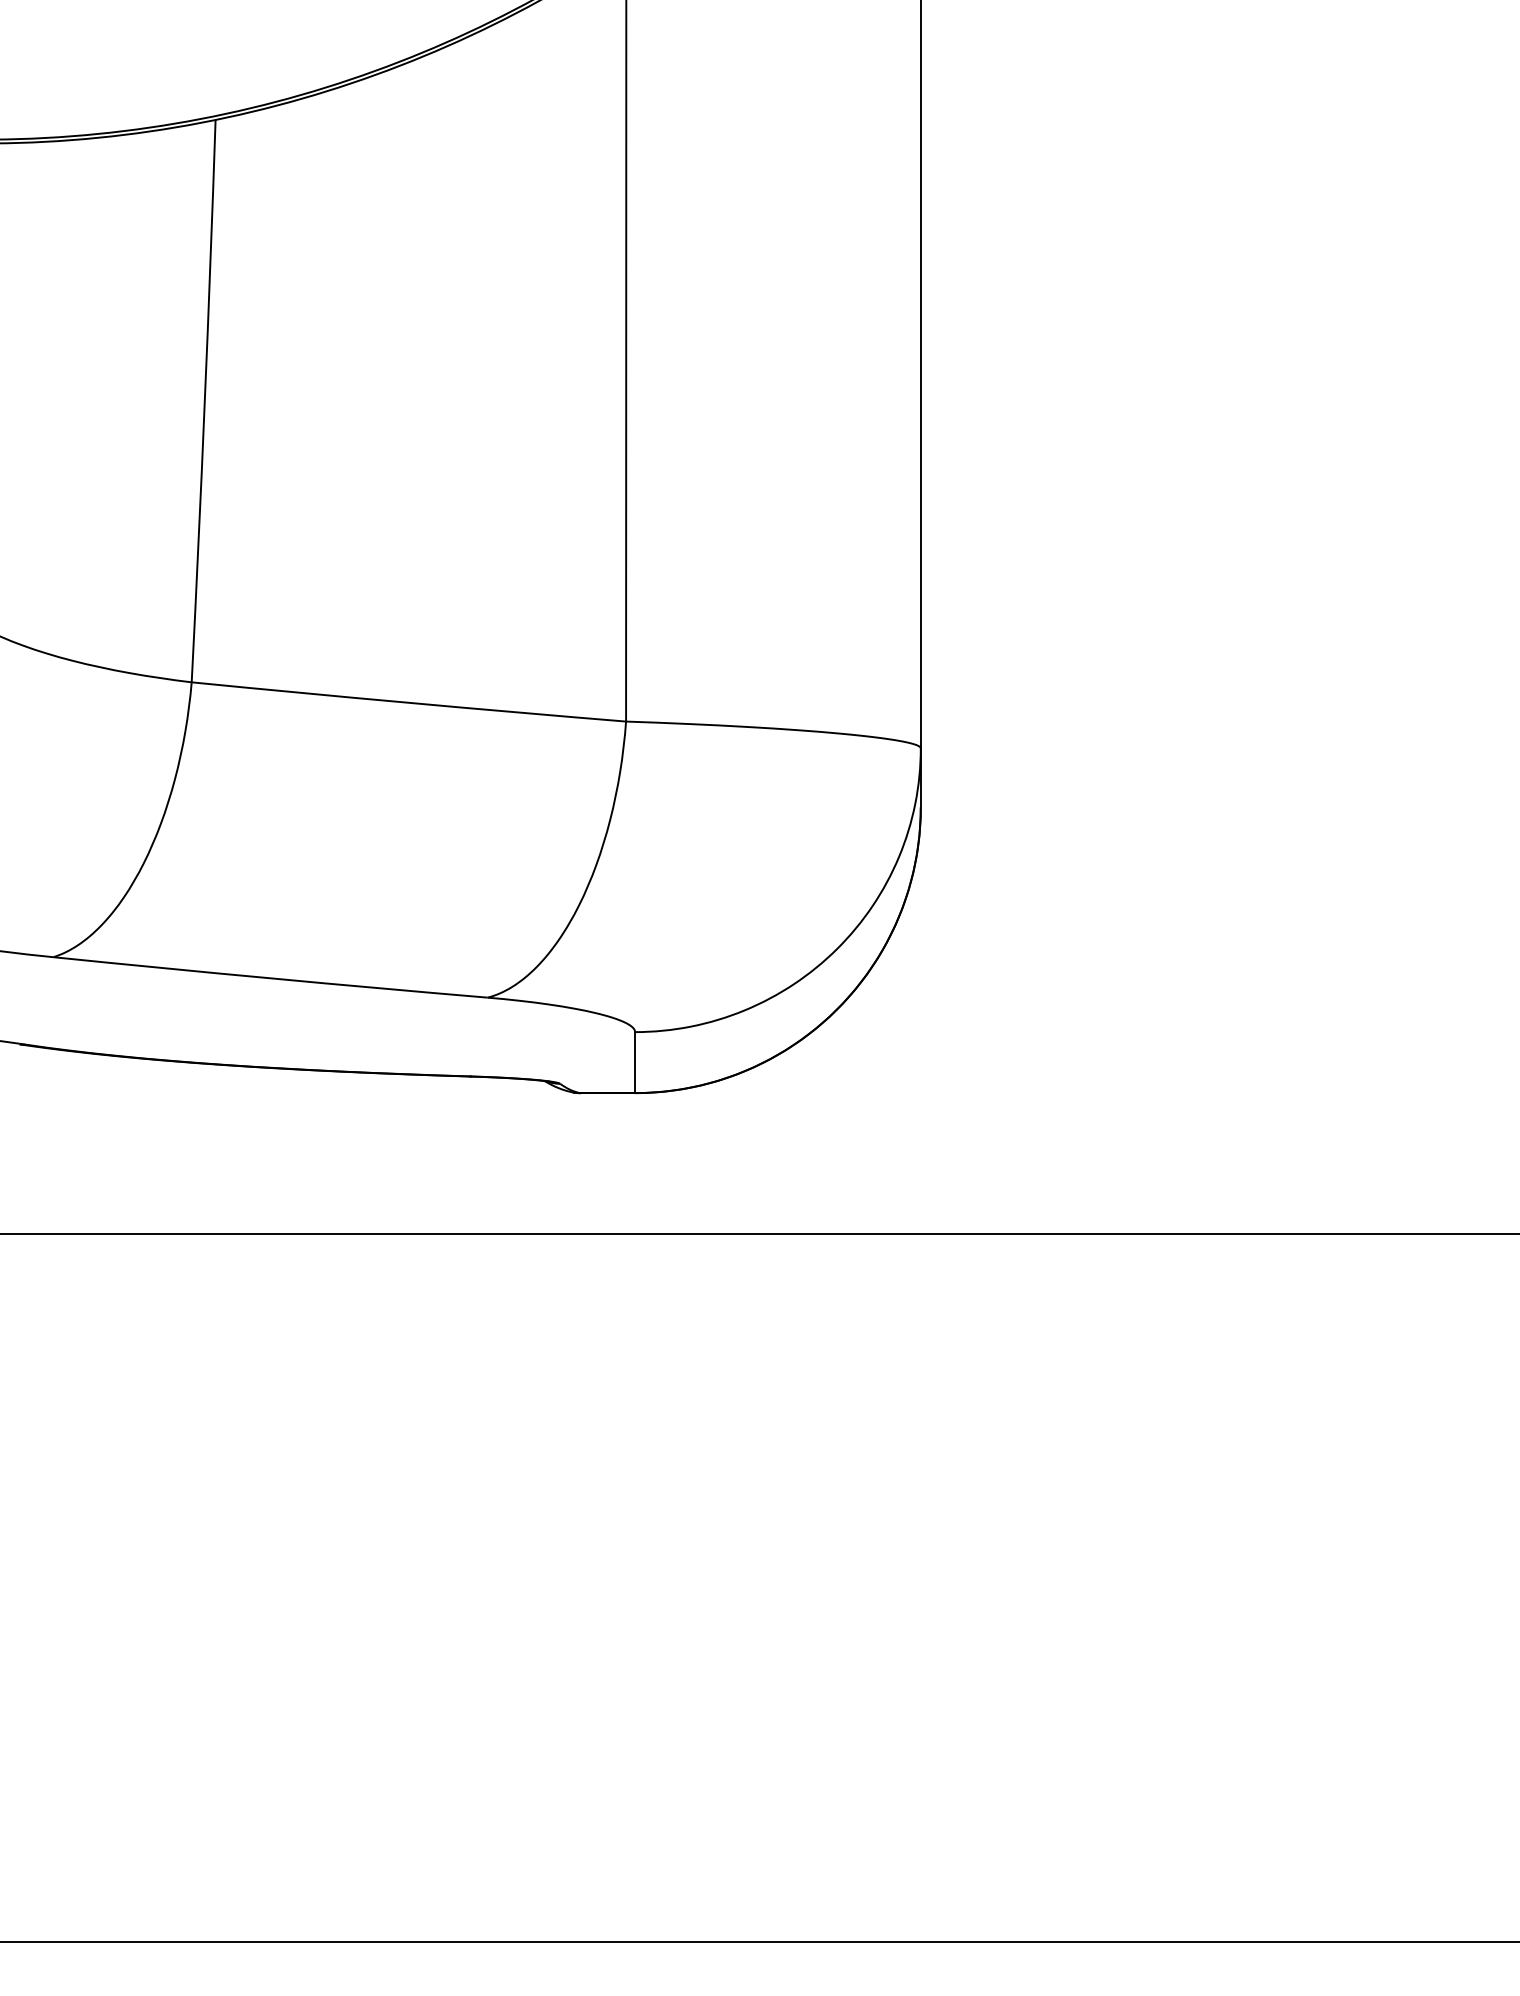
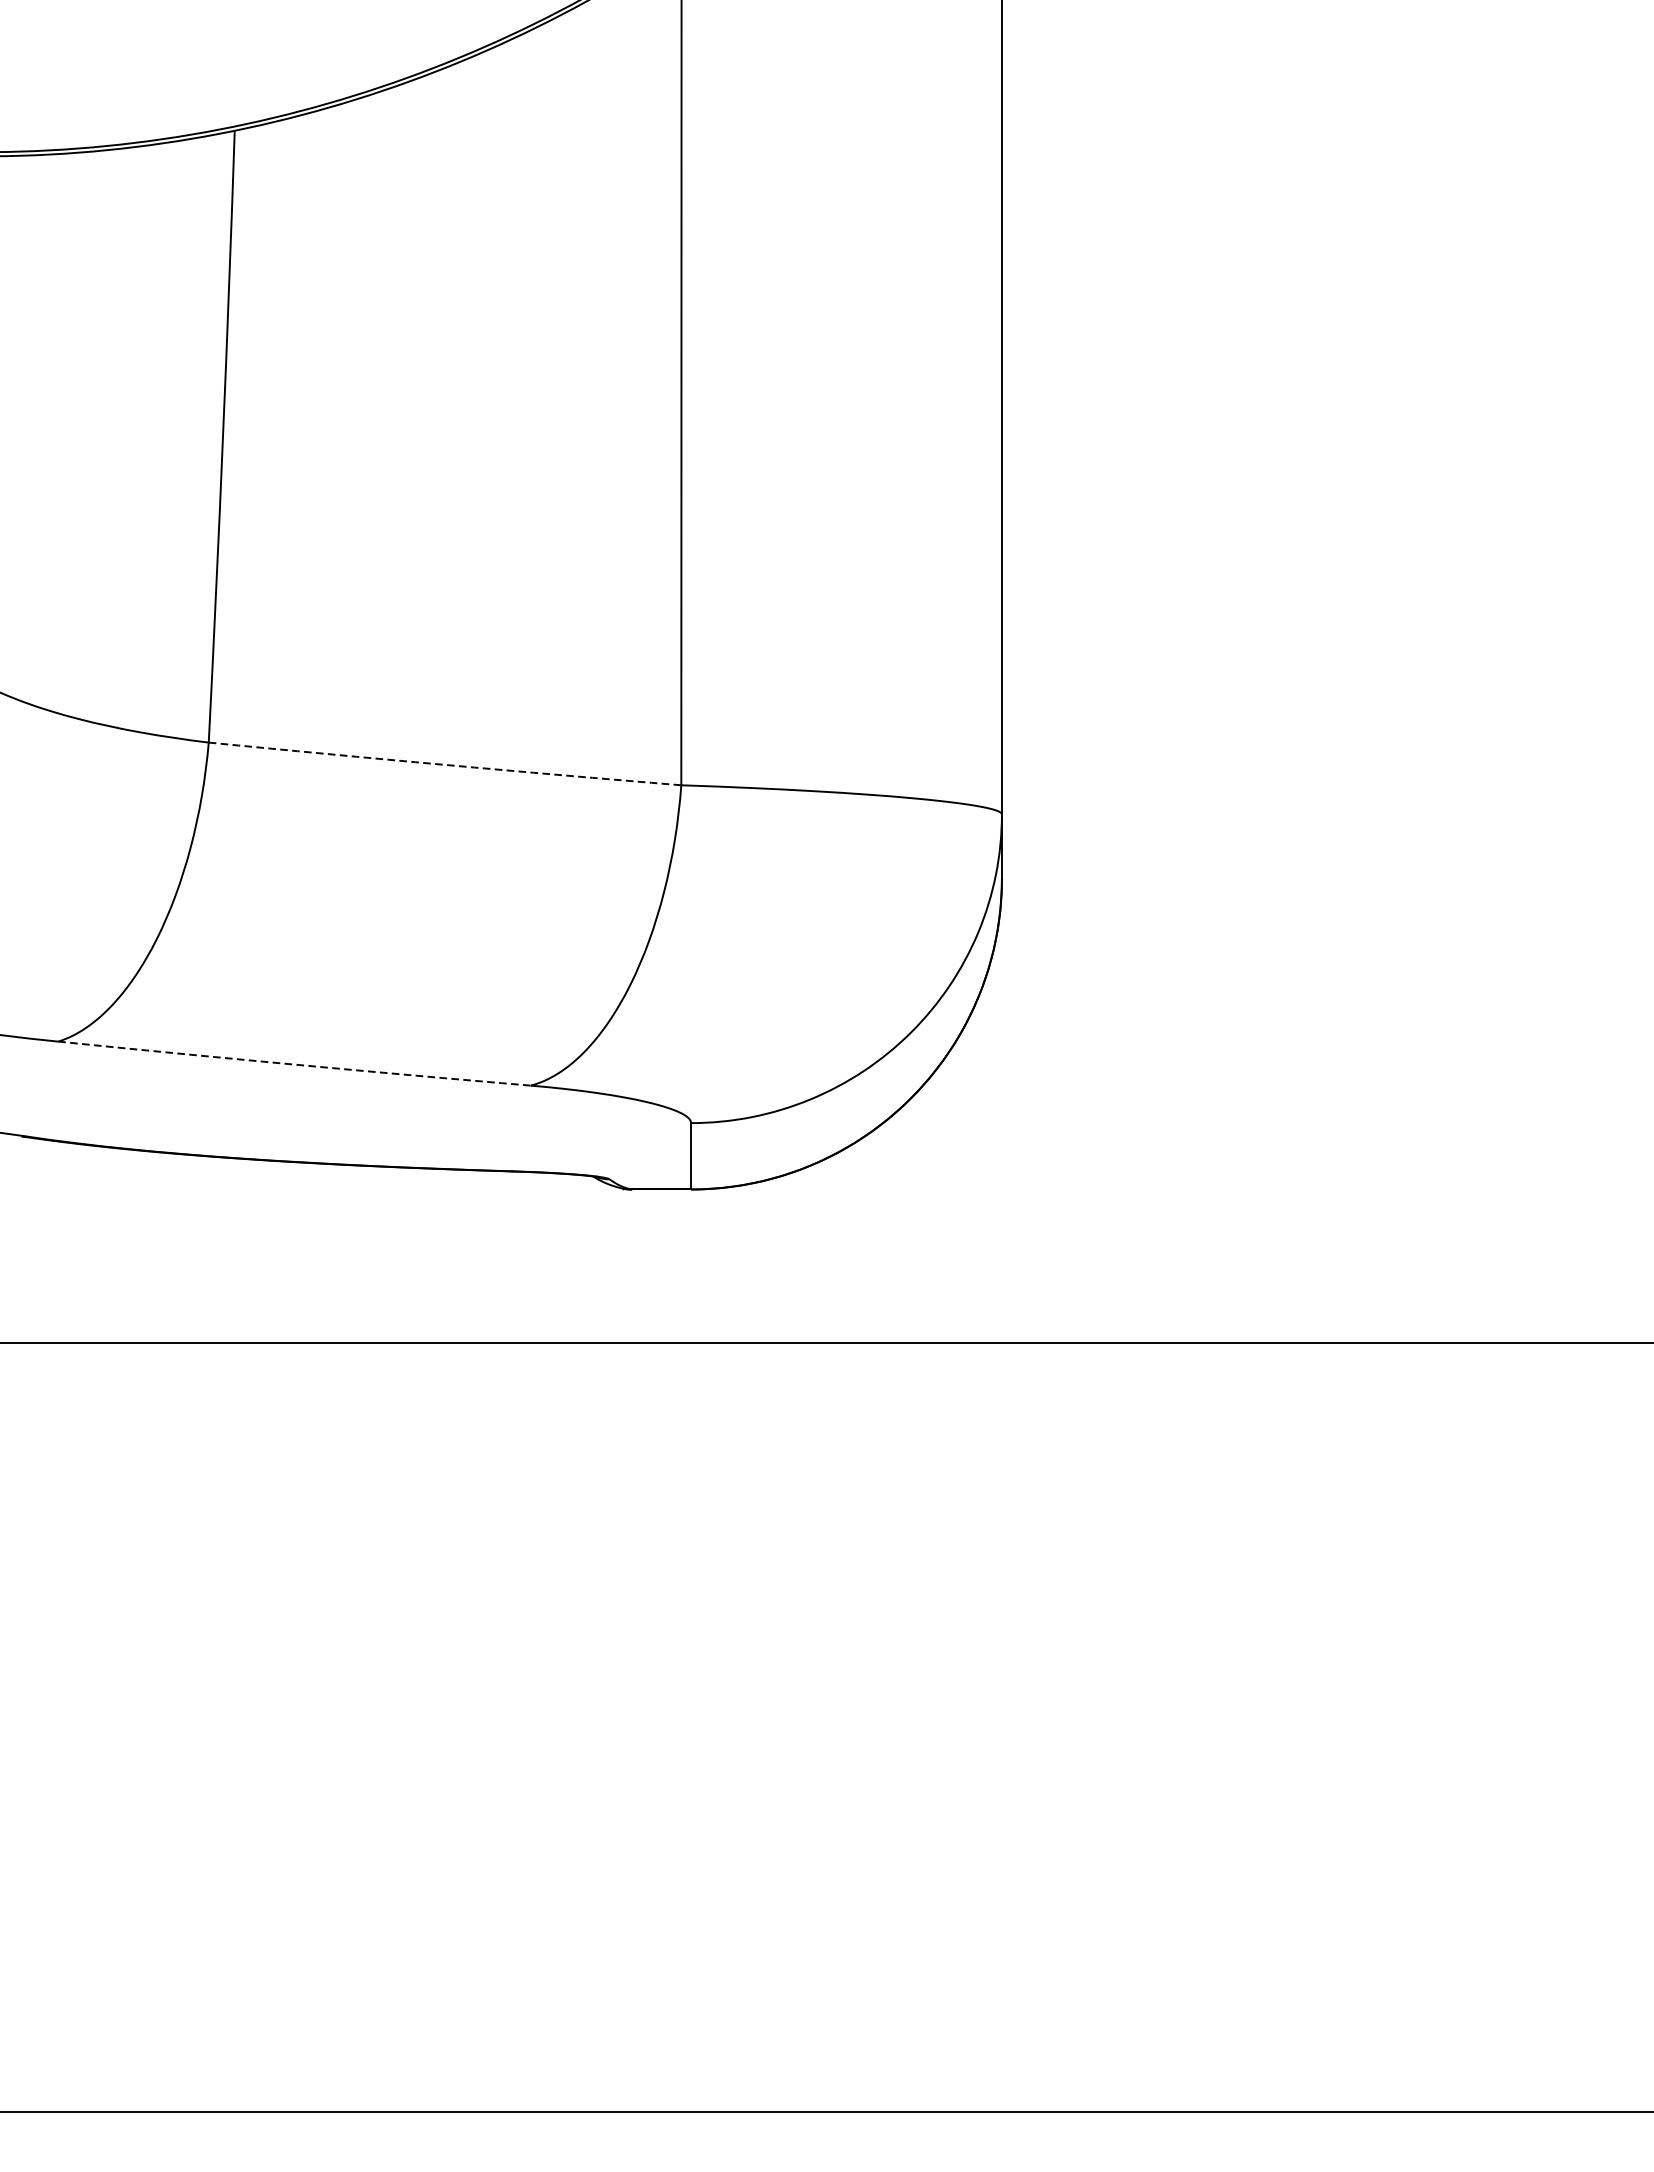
arc: (408, 702) -> (444, 764), solid -> dashed
arc: (270, 978) -> (294, 1064), solid -> dashed

